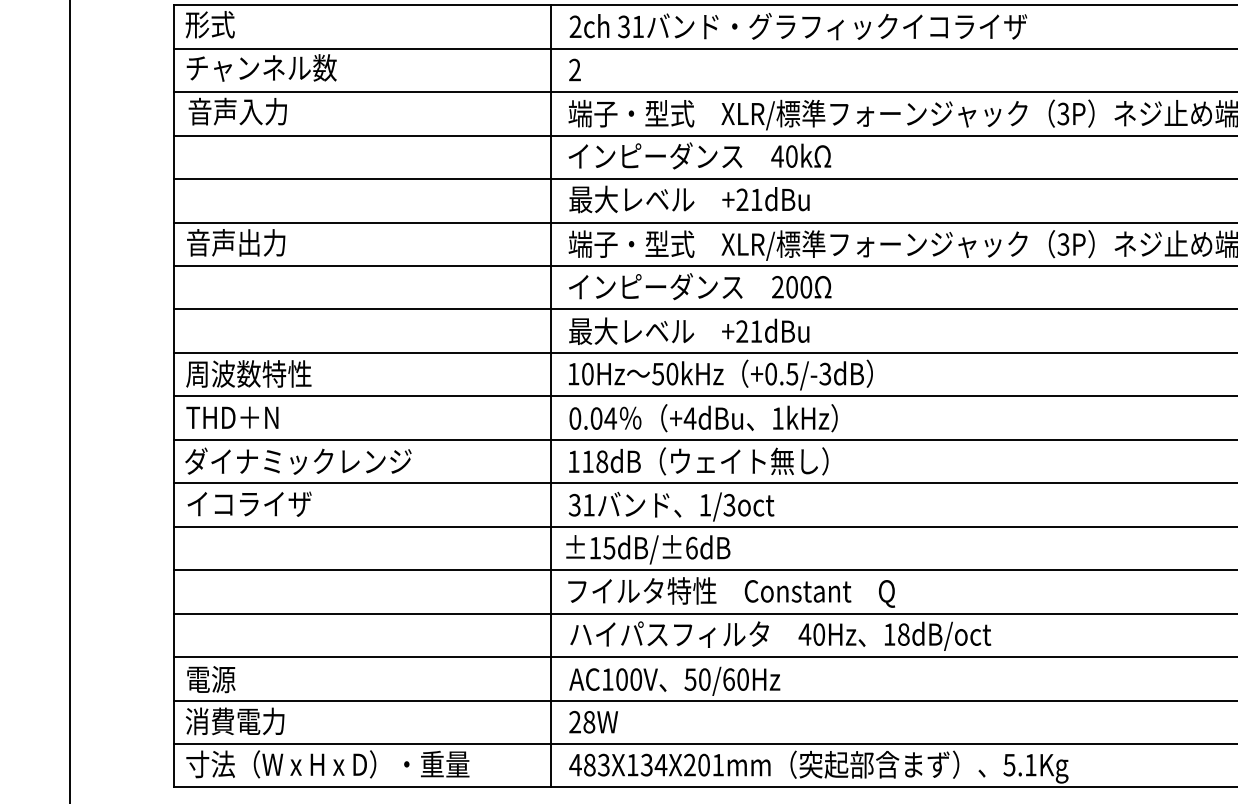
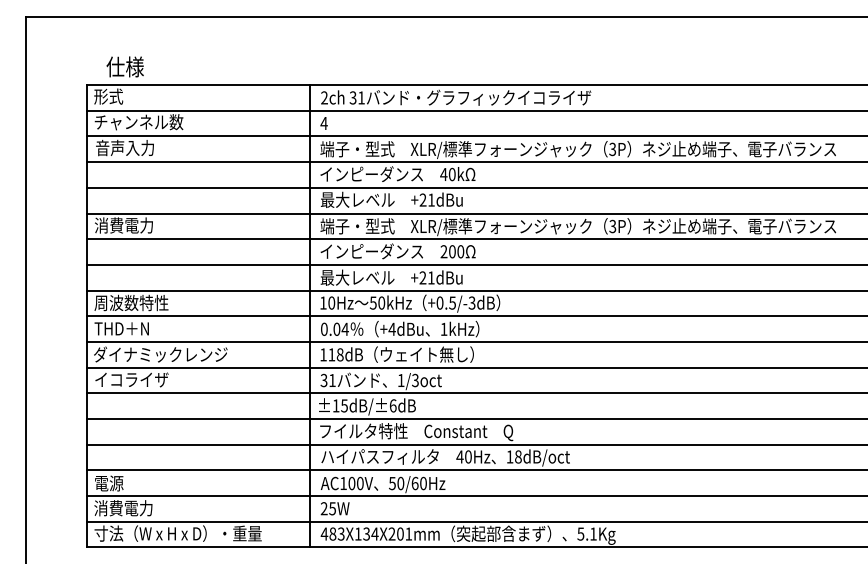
text: (573, 68) -> (323, 122), 2 -> 4
text: (223, 242) -> (116, 225), 音声出力 -> 消費電力
text: (589, 721) -> (332, 508), 28W -> 25W

